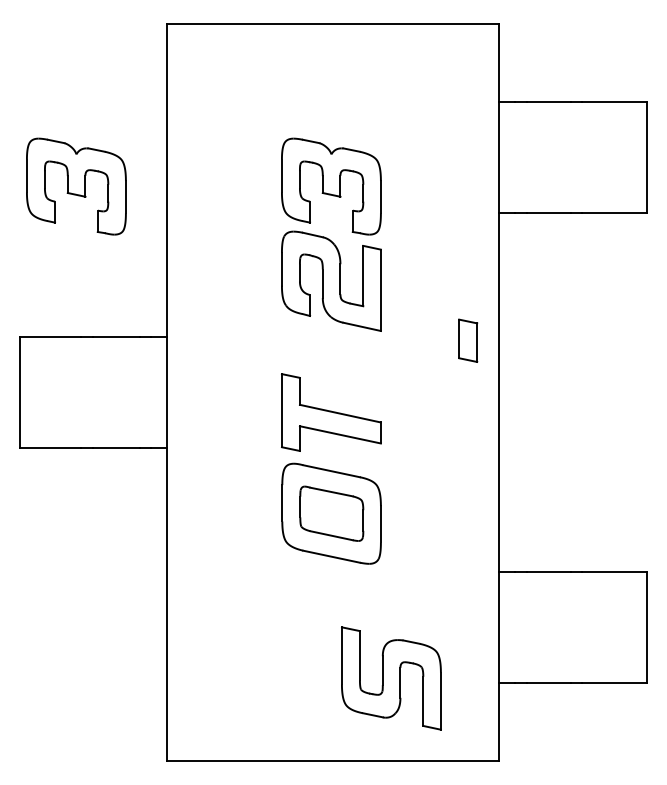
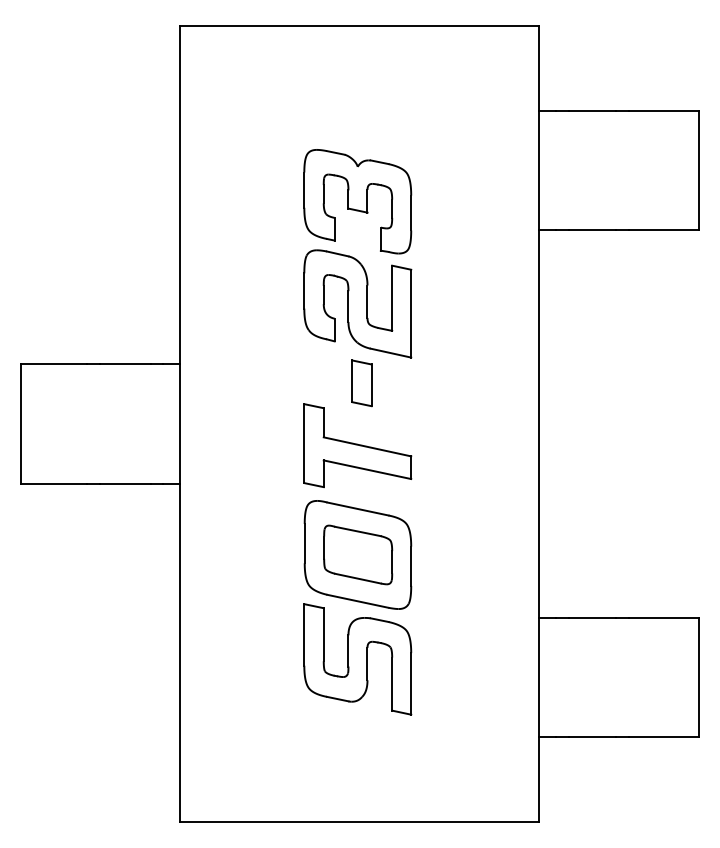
part: (76, 186) -> (82, 201), removed
part: (468, 340) -> (362, 382), moved
part: (391, 678) -> (357, 659), moved

